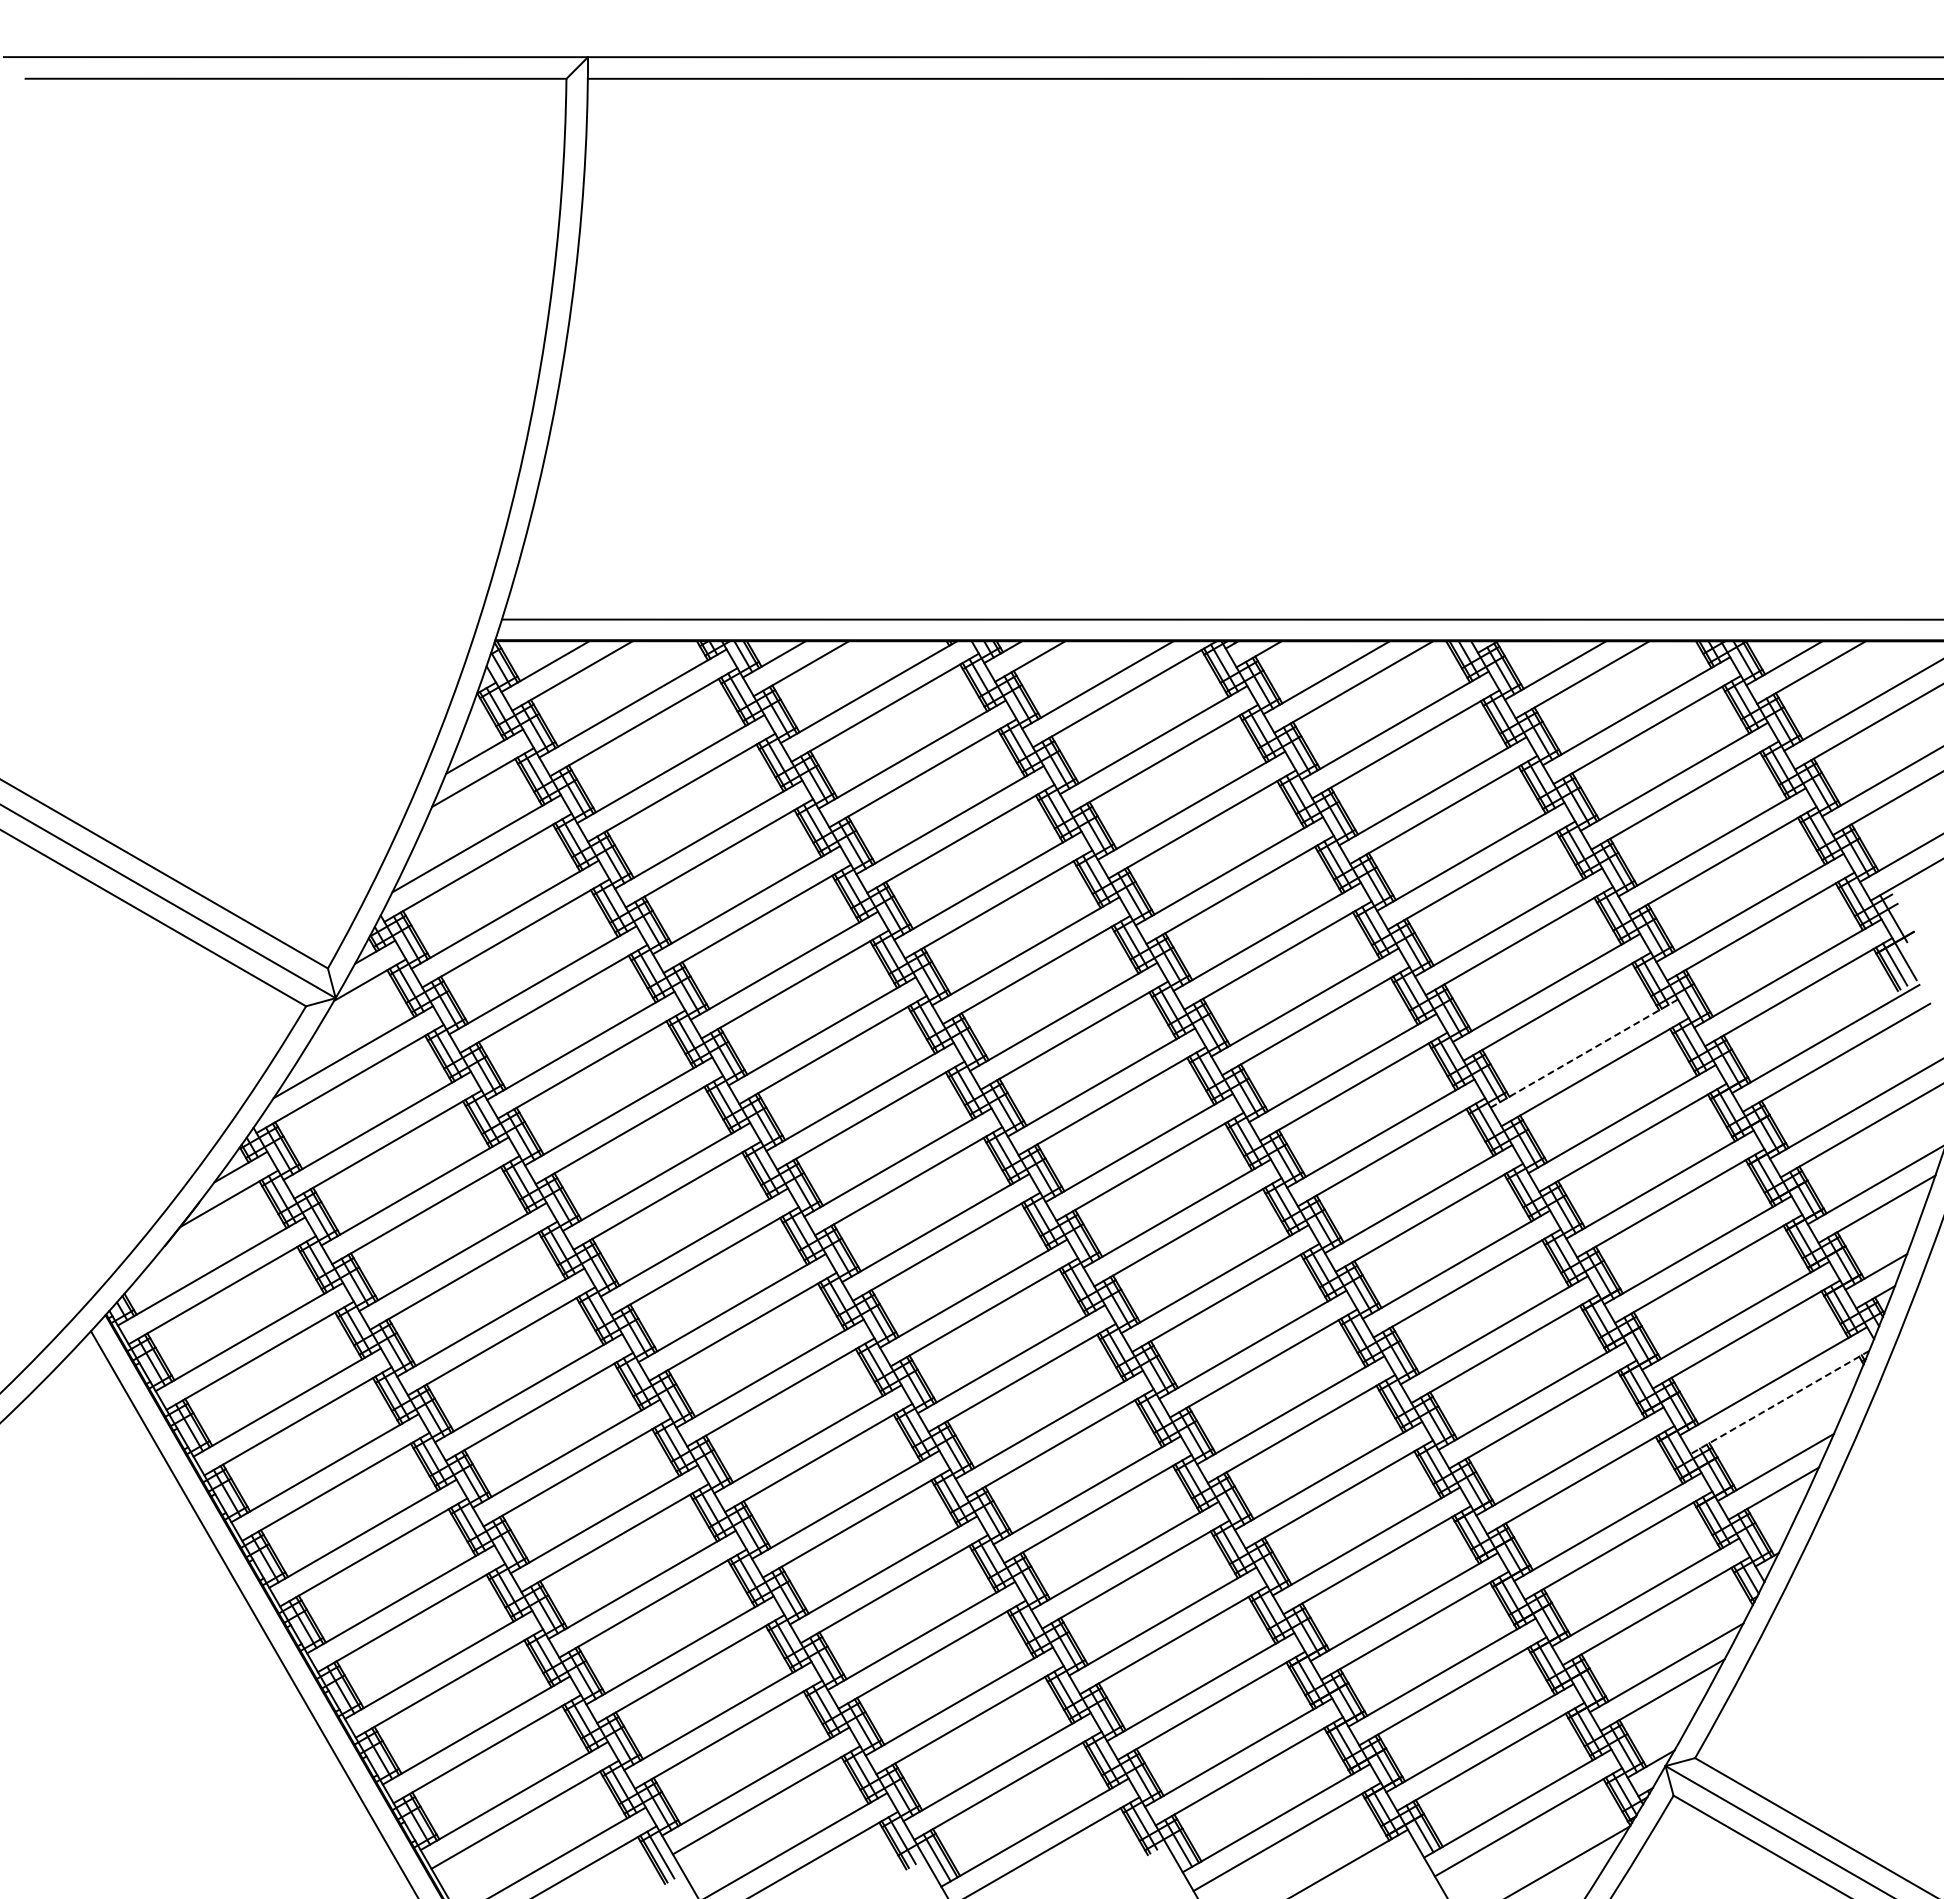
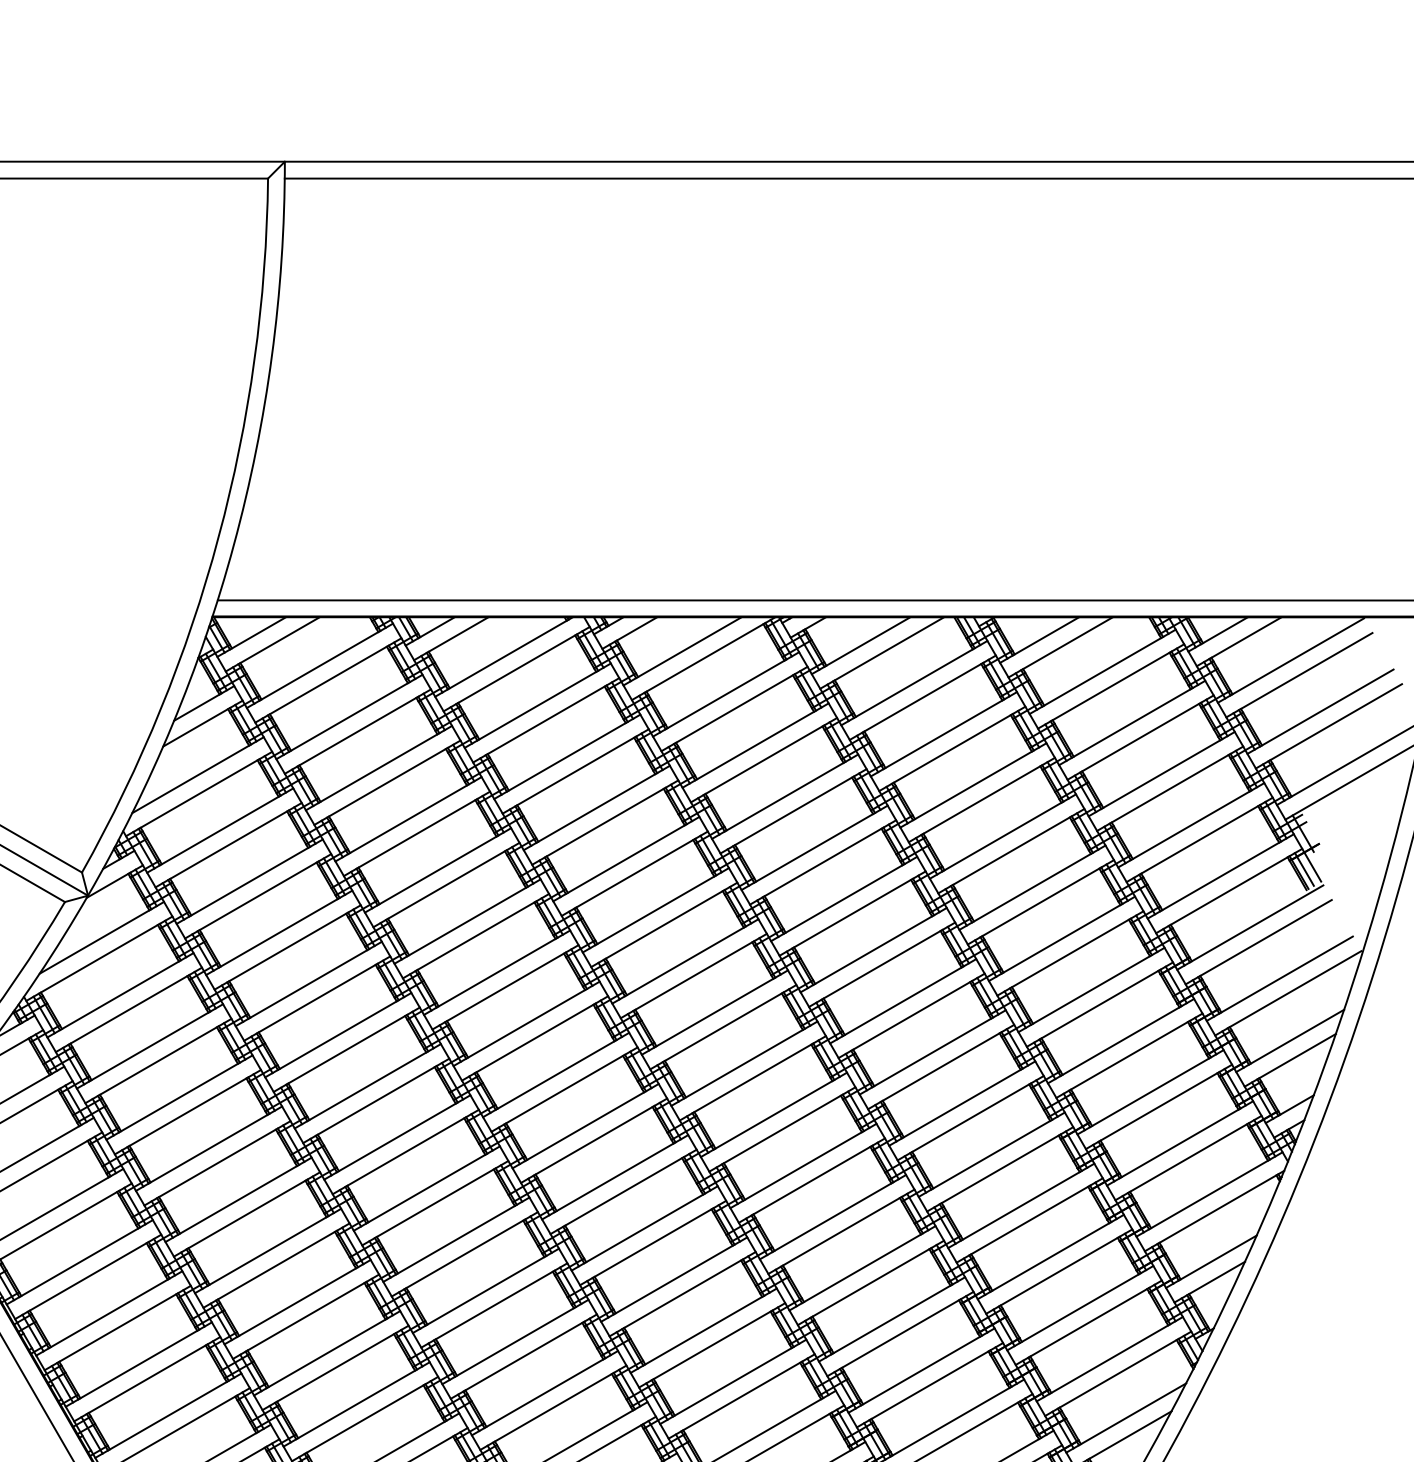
line: (1584, 1053) -> (1062, 938), dashed -> solid
line: (1779, 1402) -> (1214, 1211), dashed -> solid

